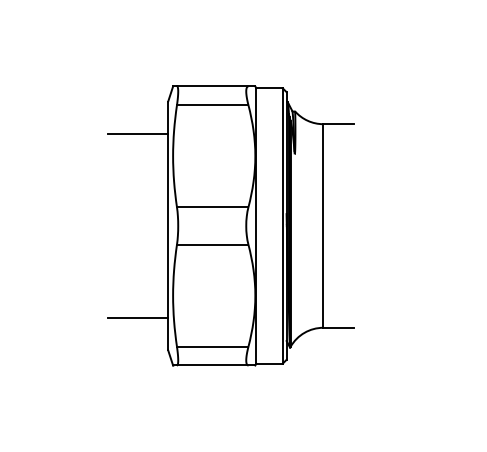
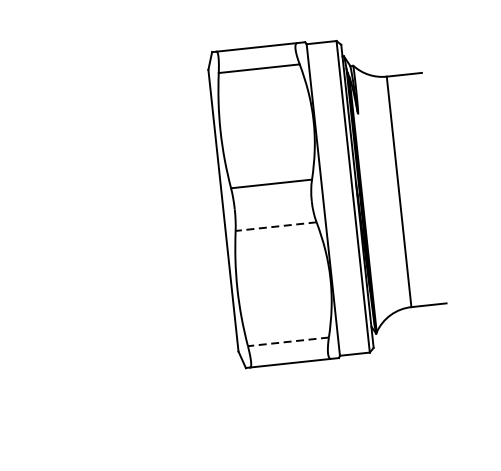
line: (138, 133) -> (178, 109), removed
line: (212, 244) -> (275, 226), solid -> dashed
line: (138, 318) -> (201, 318), removed
line: (212, 346) -> (288, 341), solid -> dashed

